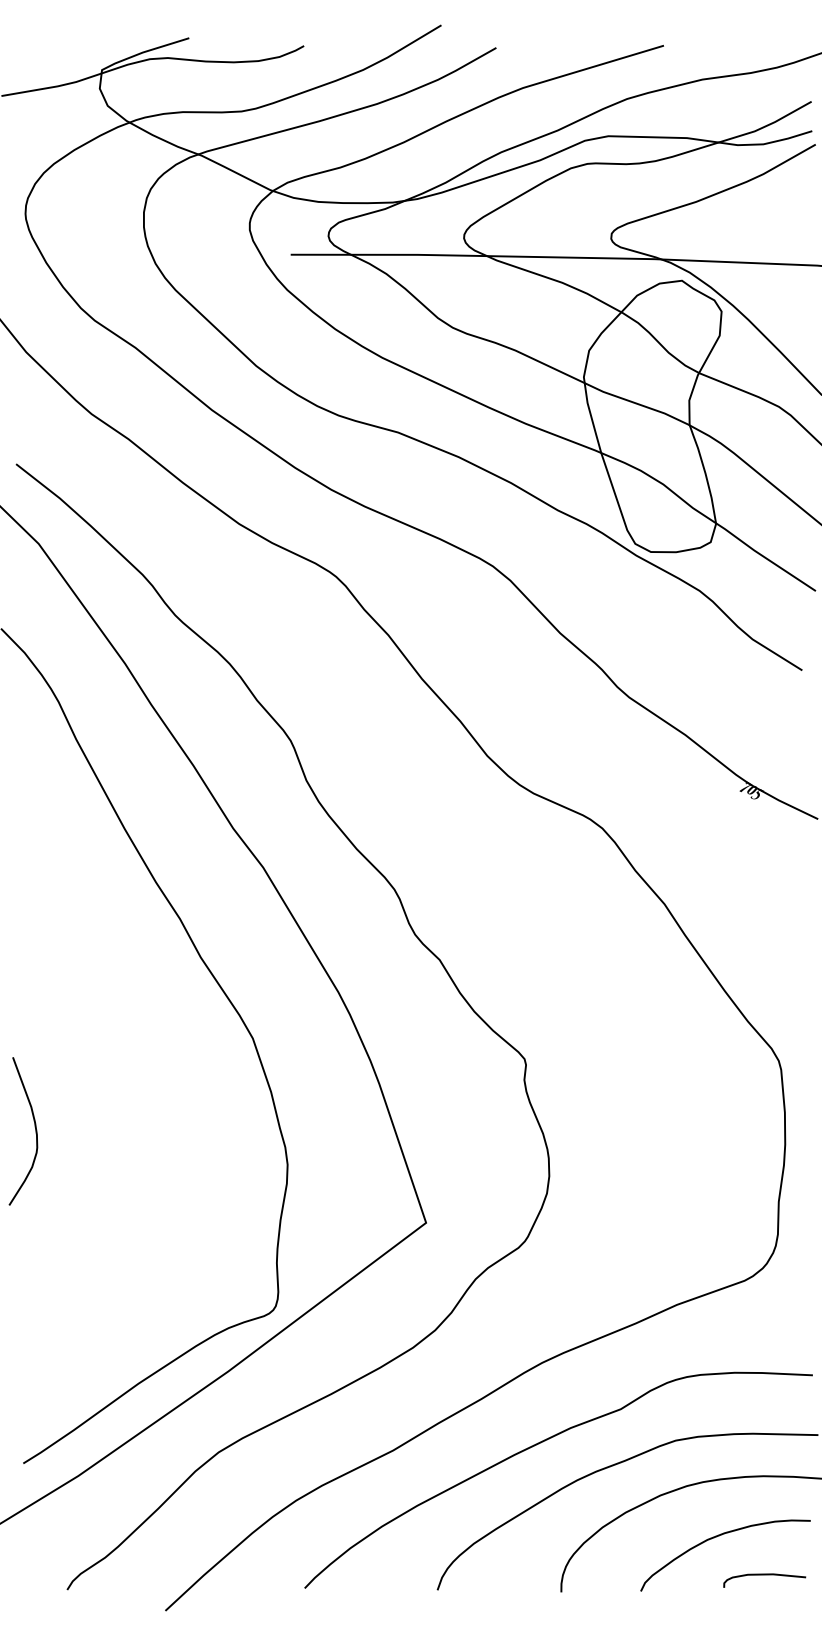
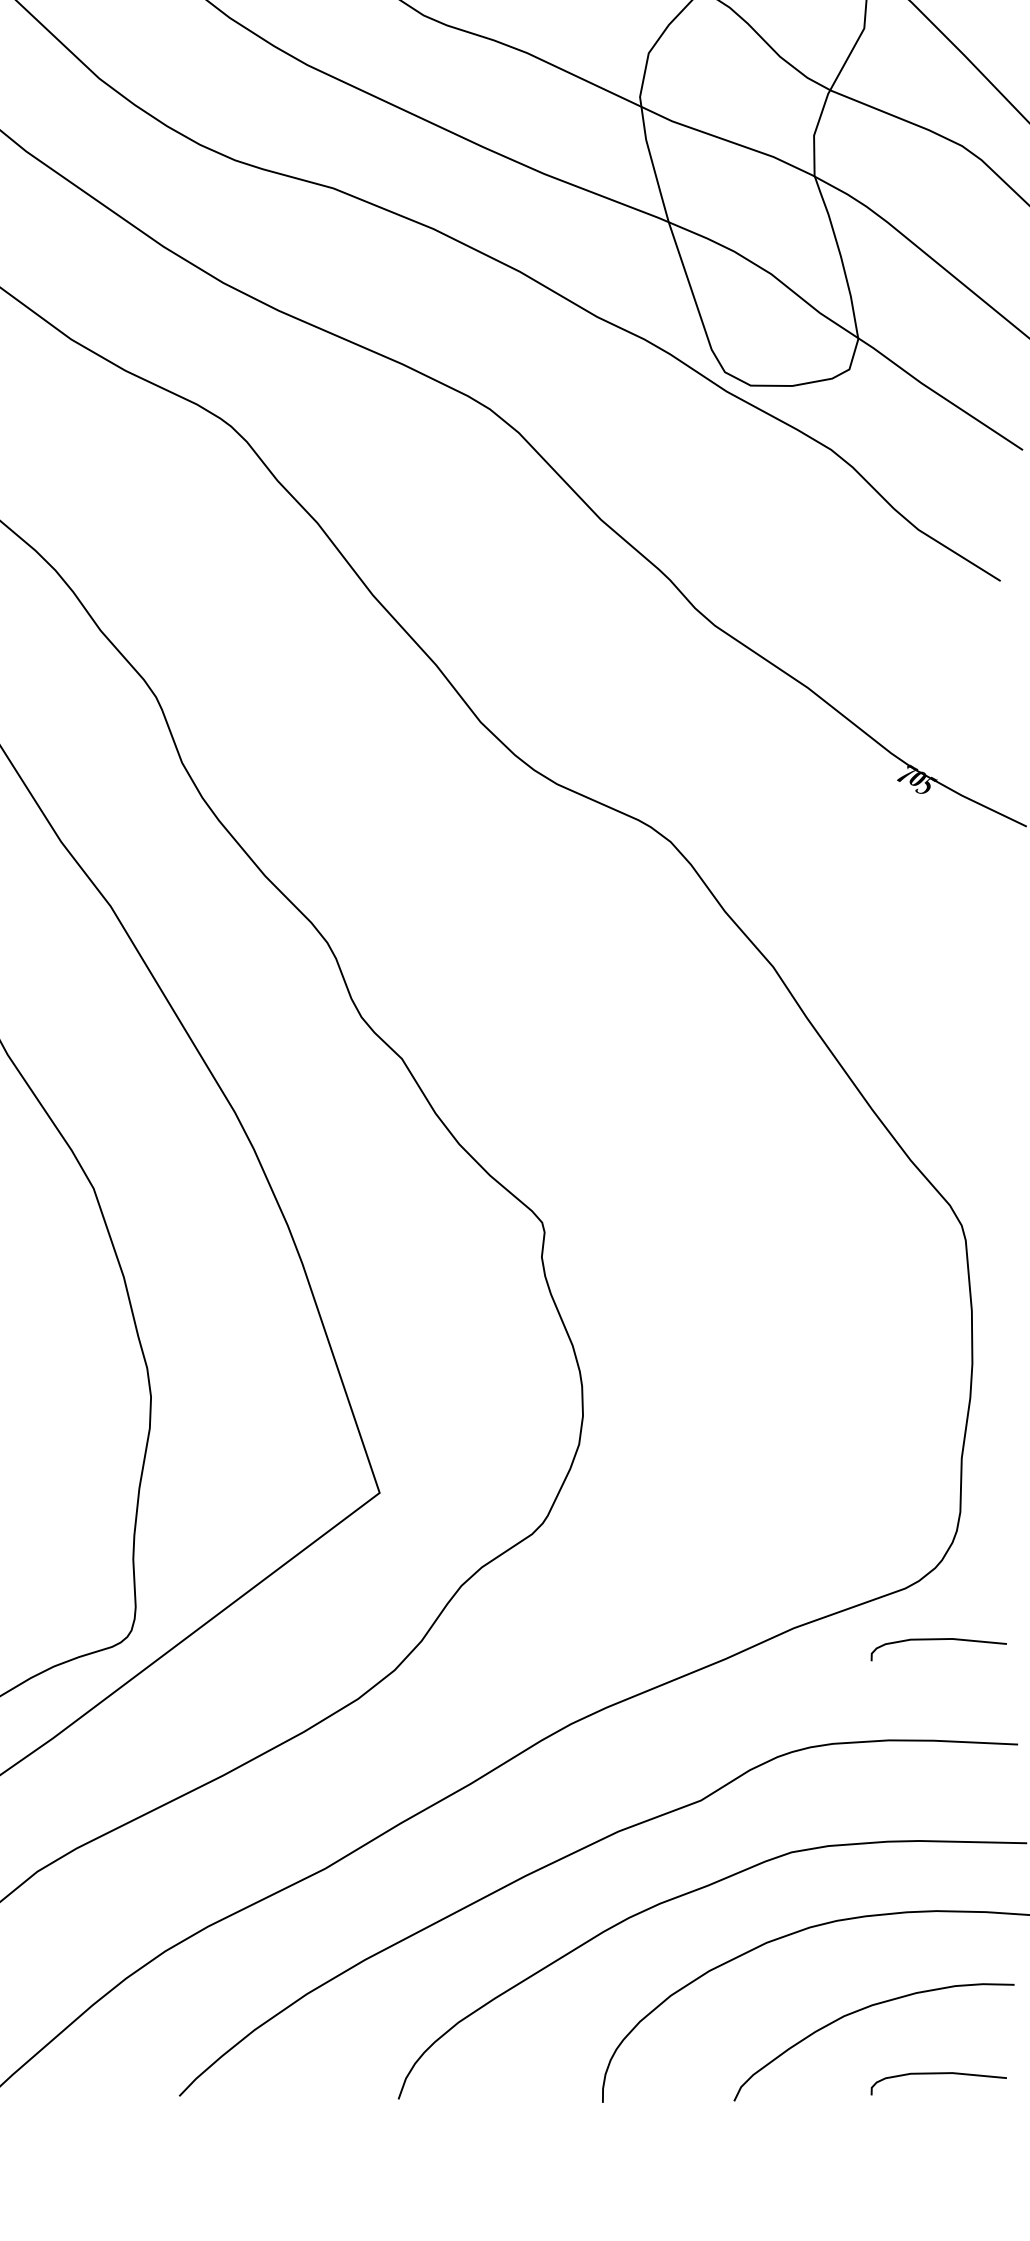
curve: (764, 1312) -> (938, 1640), added

